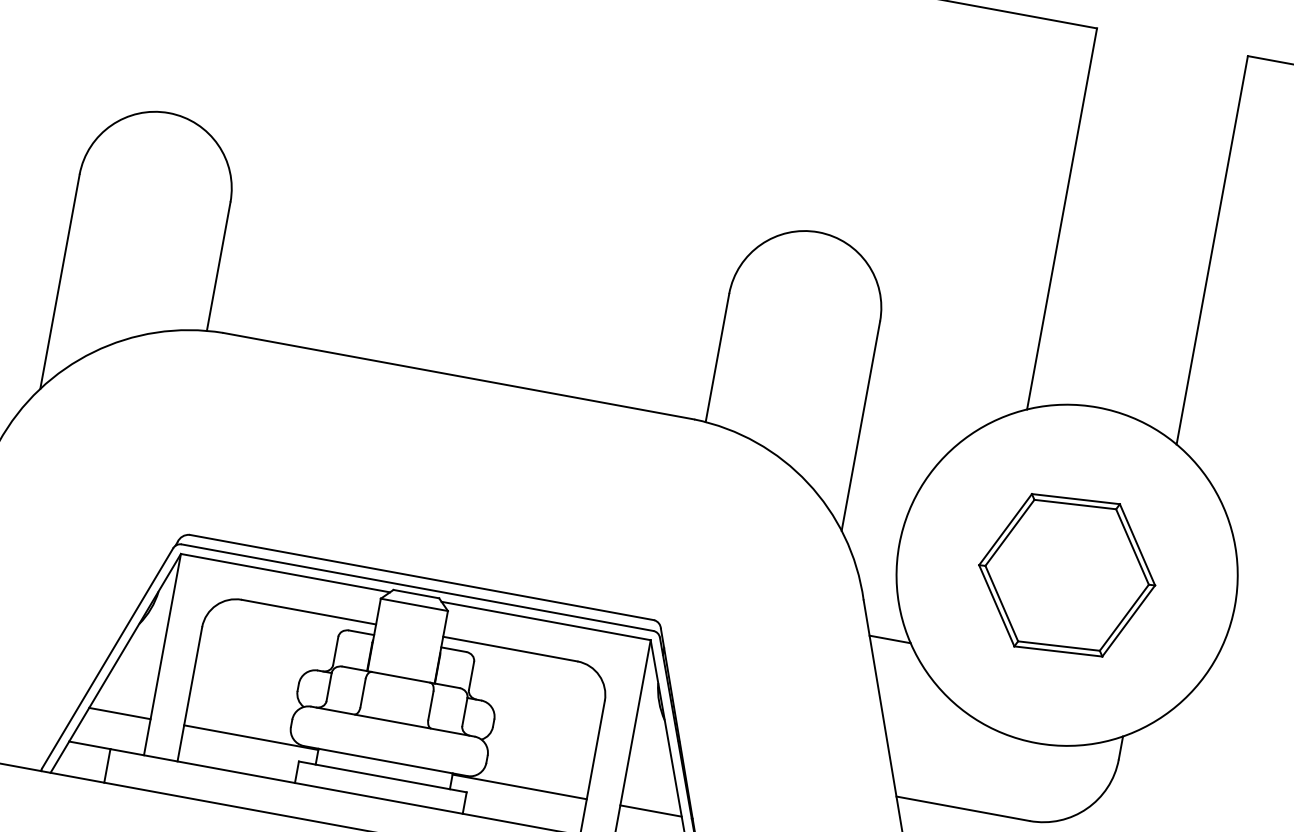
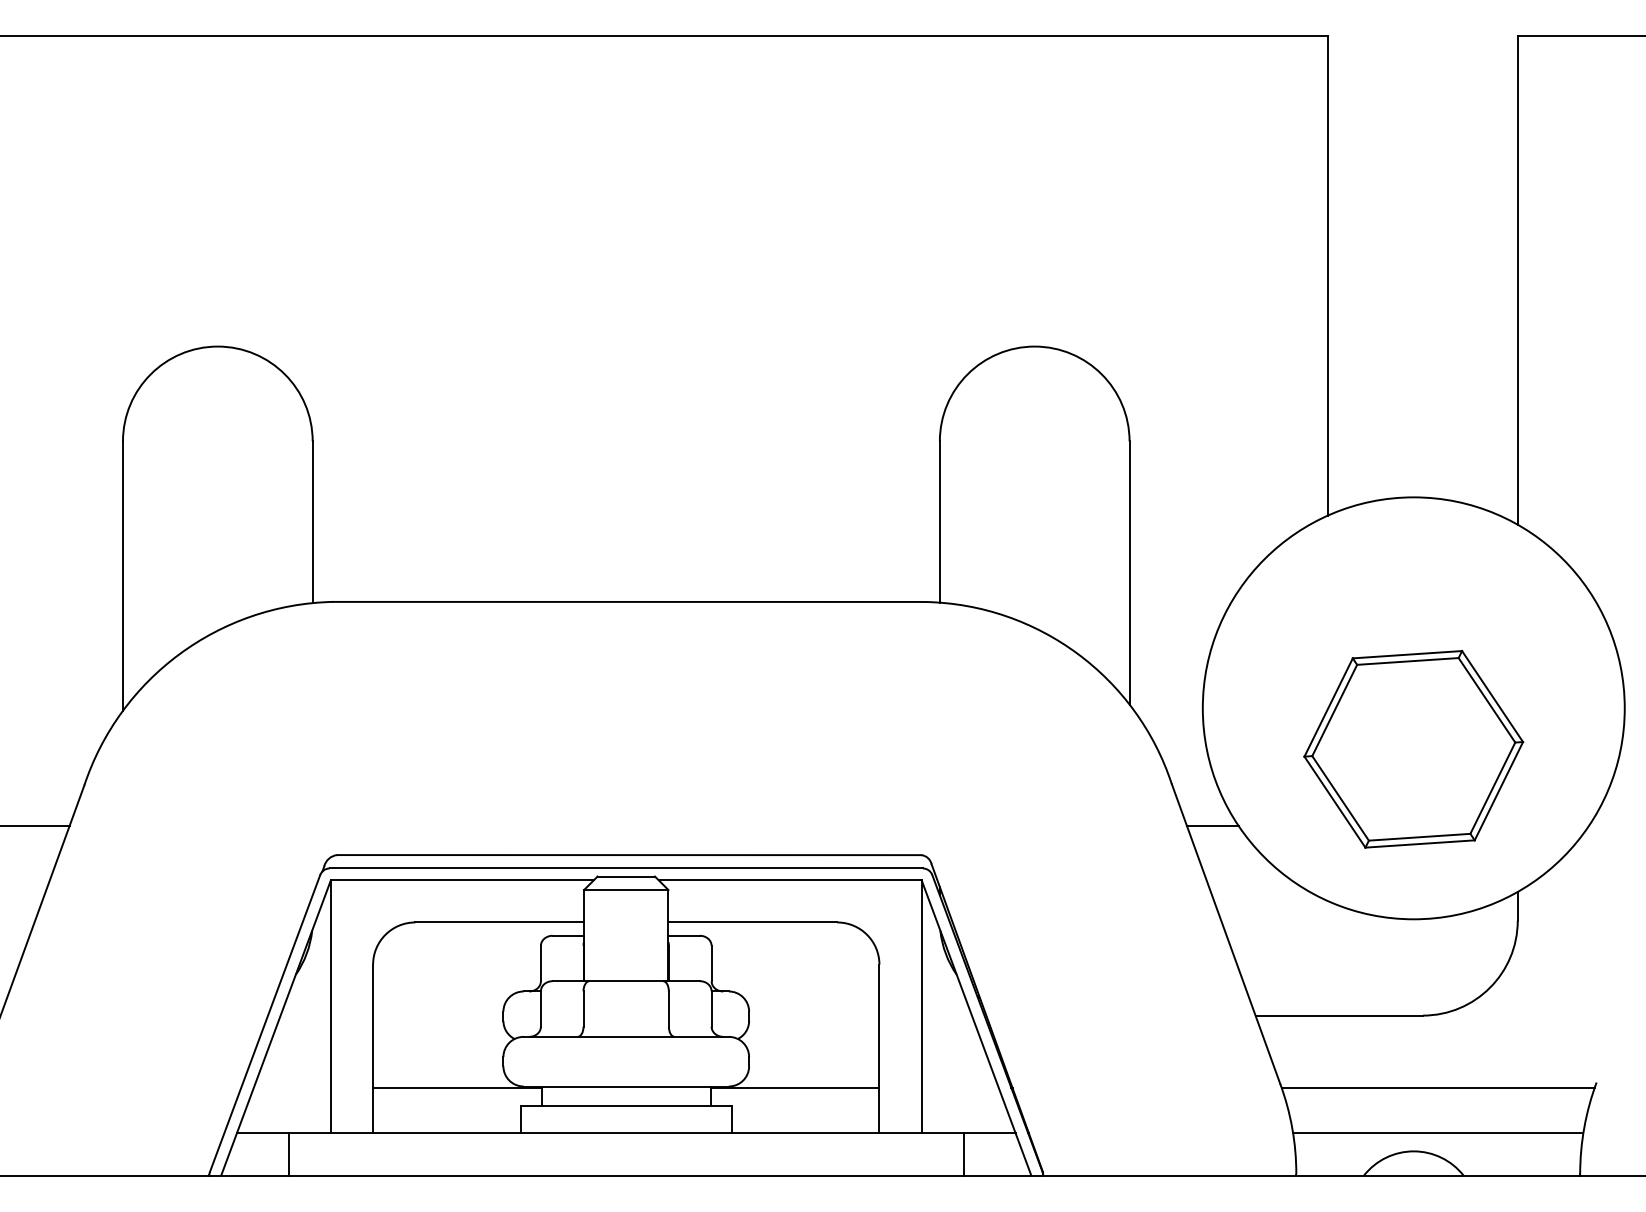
part: (1066, 575) -> (1413, 749), moved
line: (119, 713) -> (291, 1088), removed
line: (650, 811) -> (959, 1088), removed

